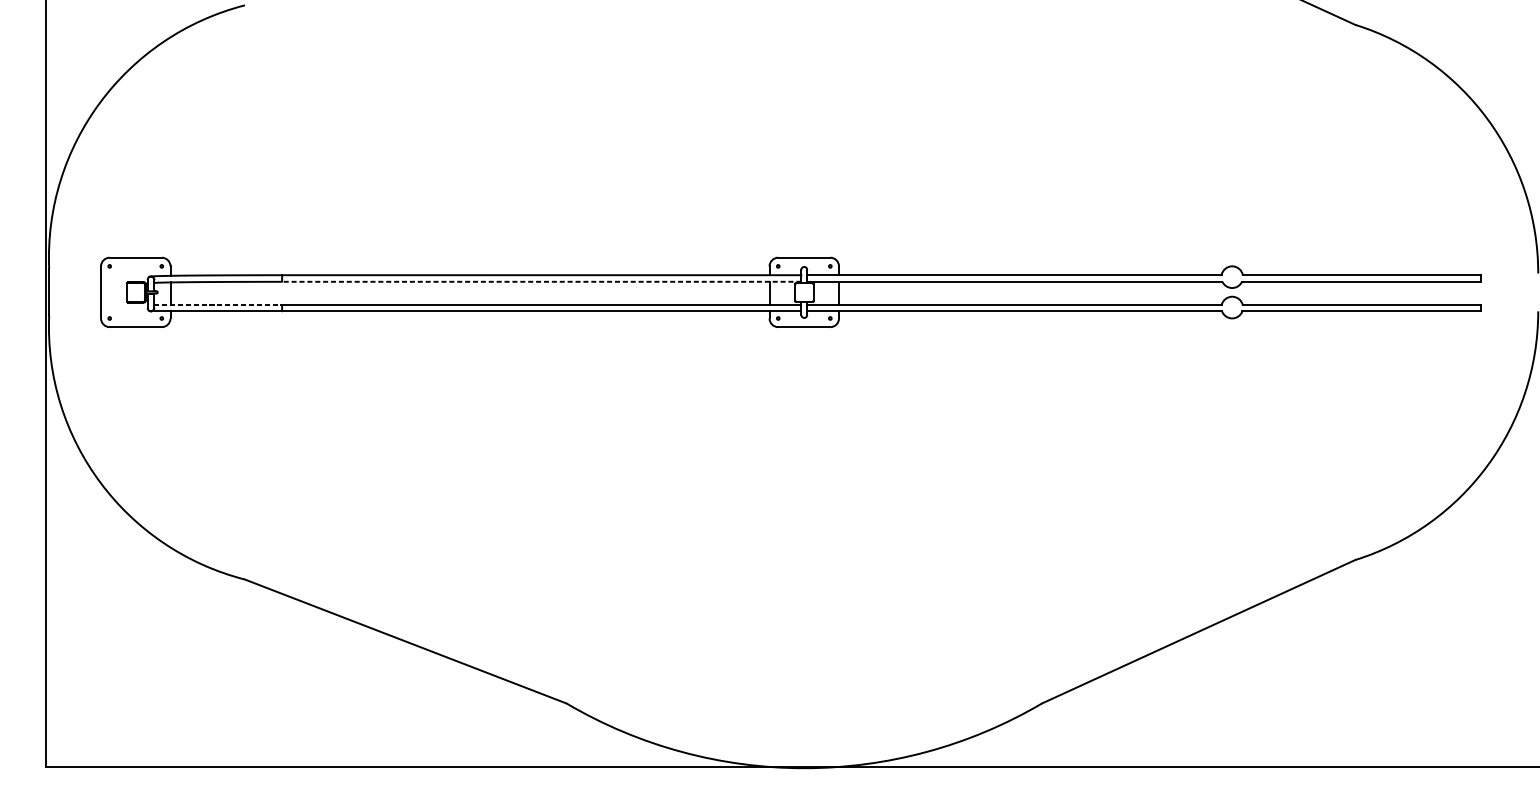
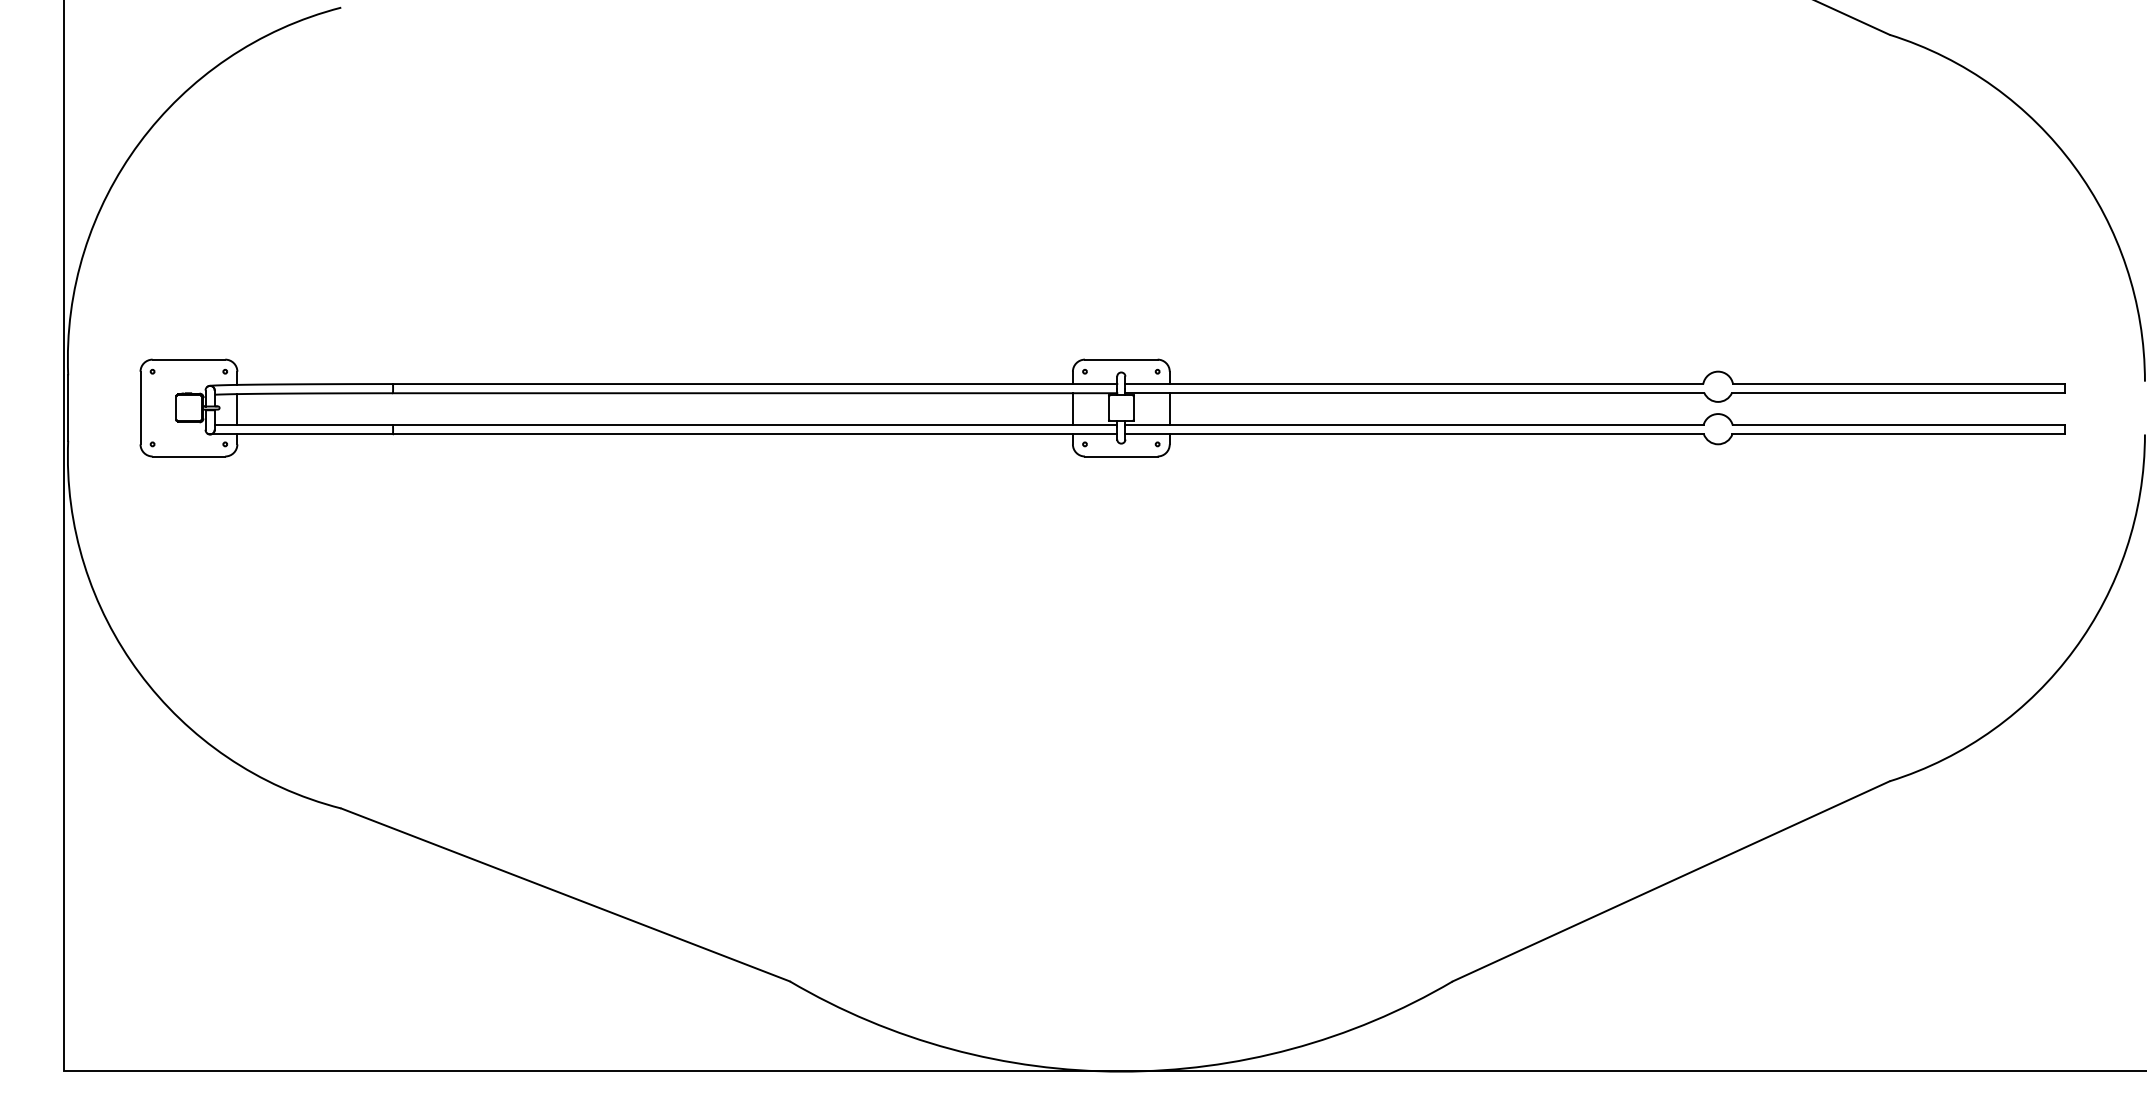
line: (541, 281) -> (754, 393), dashed -> solid
line: (218, 304) -> (304, 425), dashed -> solid

